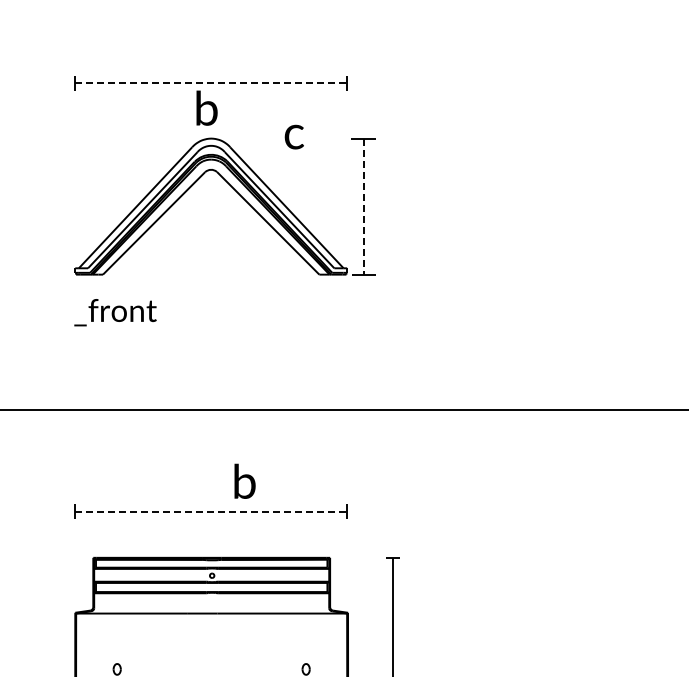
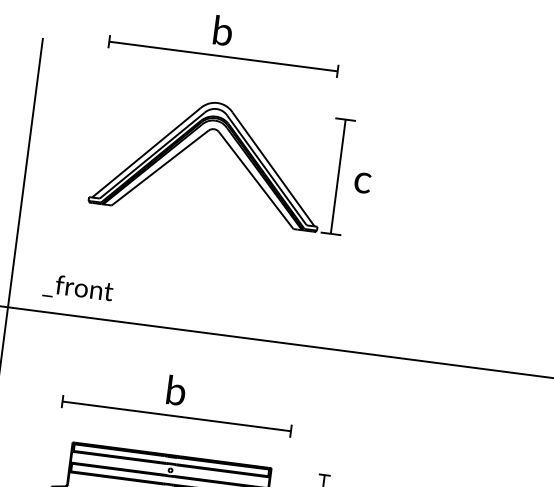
line: (211, 83) -> (223, 56), dashed -> solid
text: (206, 107) -> (222, 30), moved
text: (293, 136) -> (362, 182), moved
line: (363, 206) -> (338, 176), dashed -> solid
text: (115, 312) -> (78, 289), moved
text: (244, 480) -> (176, 389), moved
line: (211, 511) -> (177, 416), dashed -> solid

